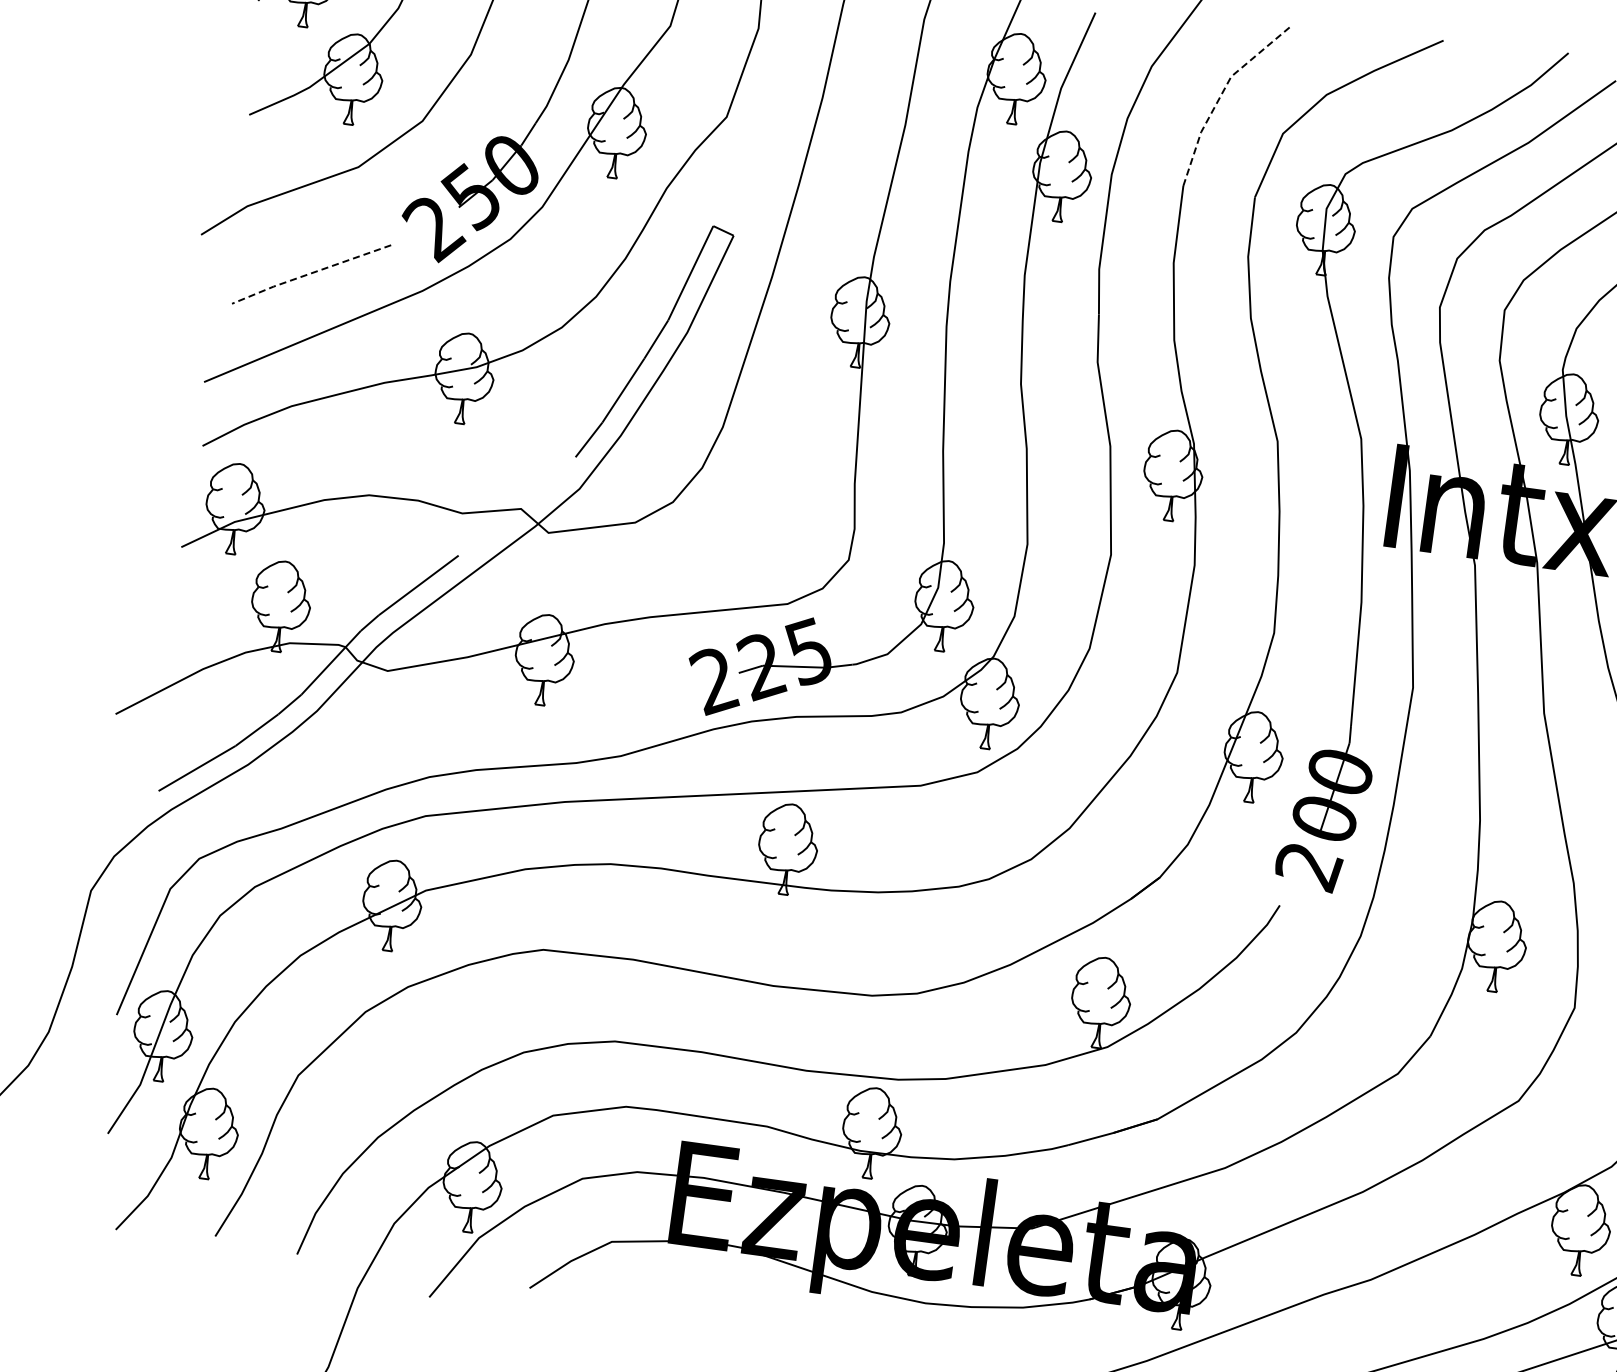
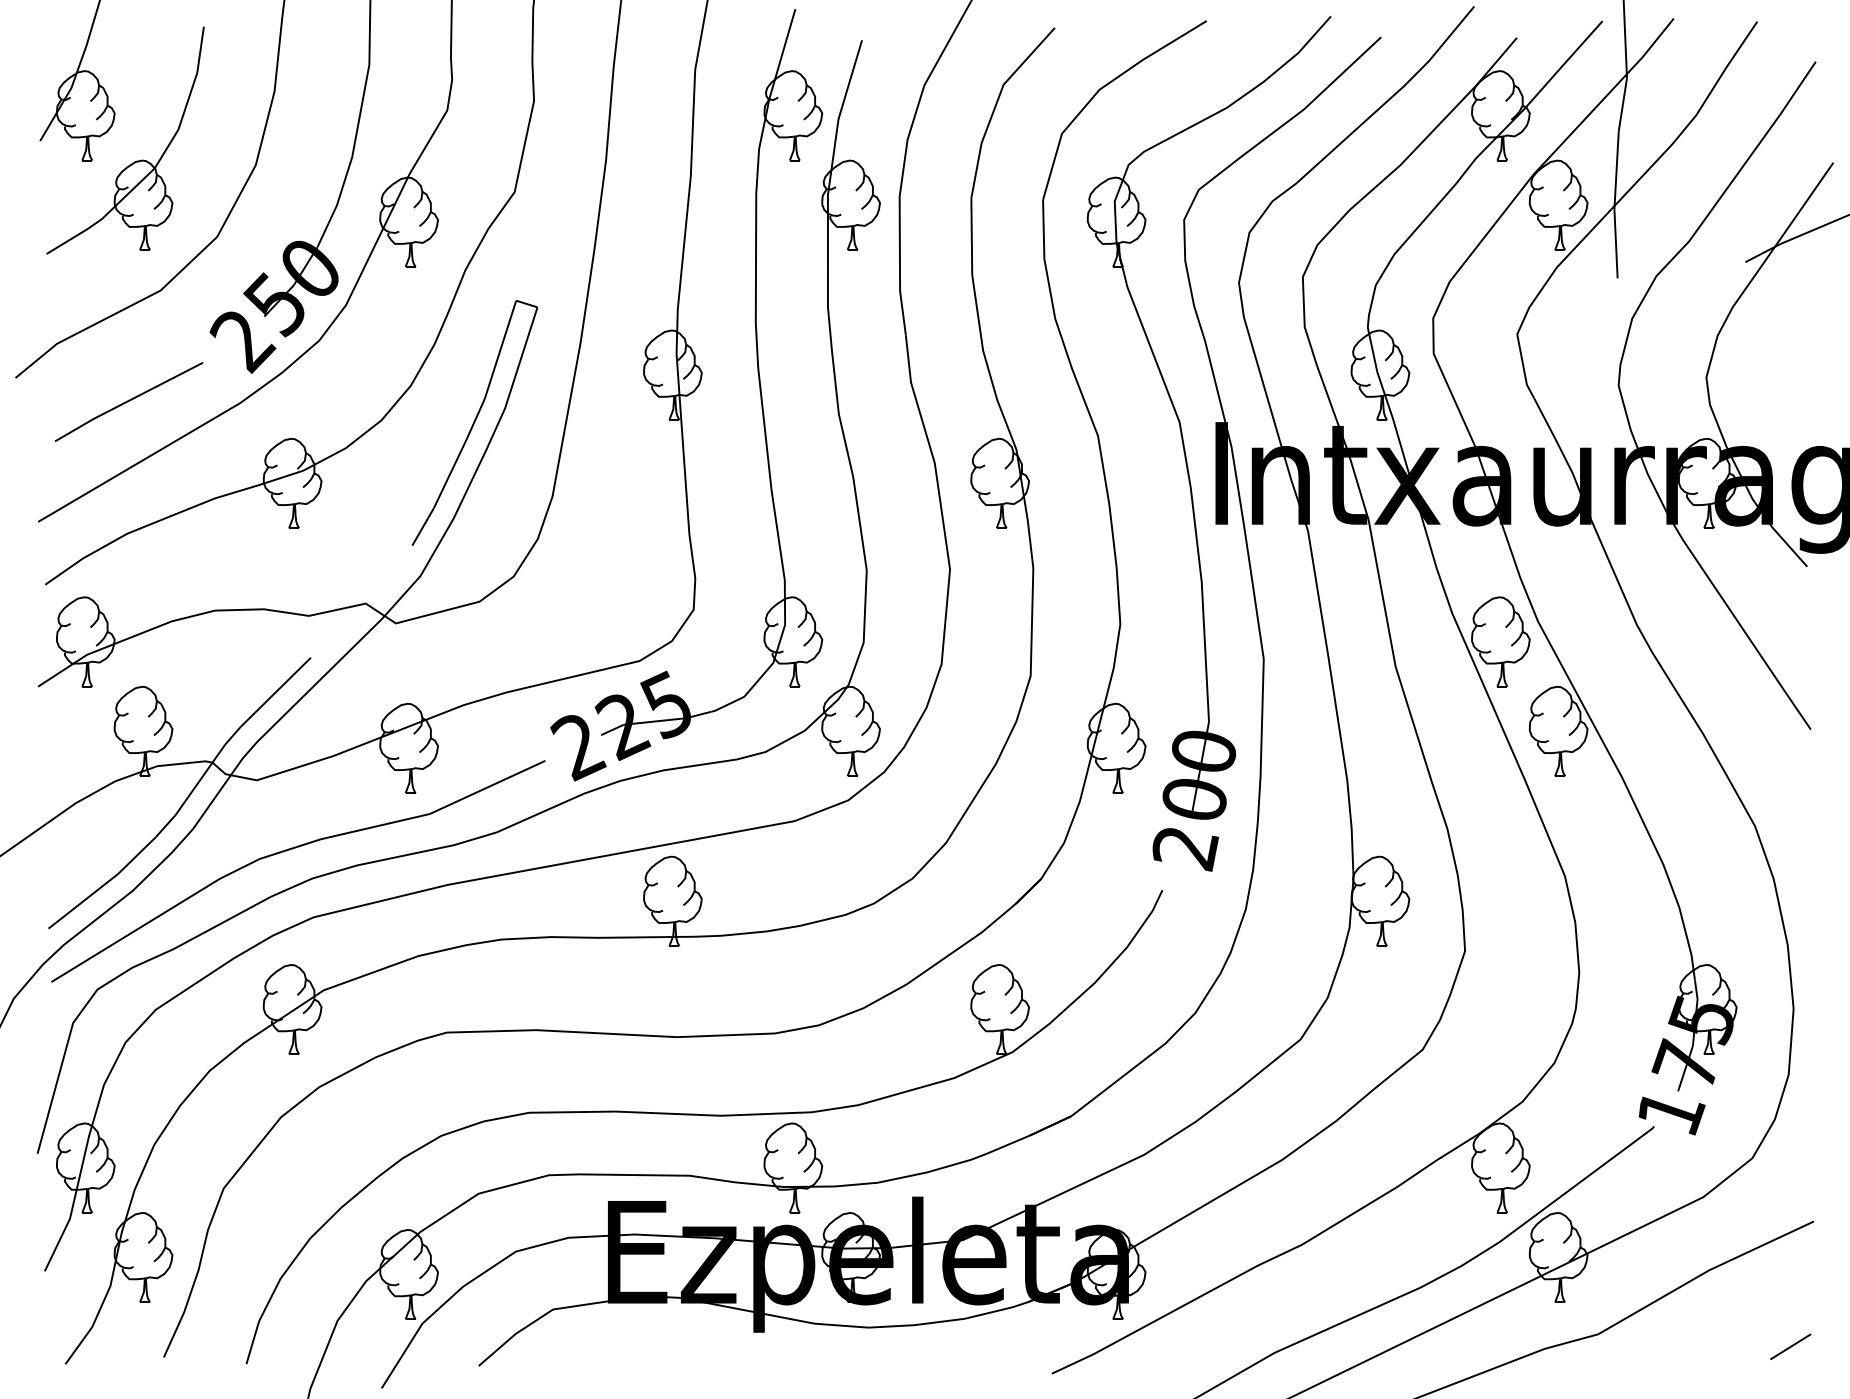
line: (1221, 95) -> (996, 104), dashed -> solid
line: (311, 273) -> (128, 401), dashed -> solid
curve: (413, 745) -> (292, 849), added

